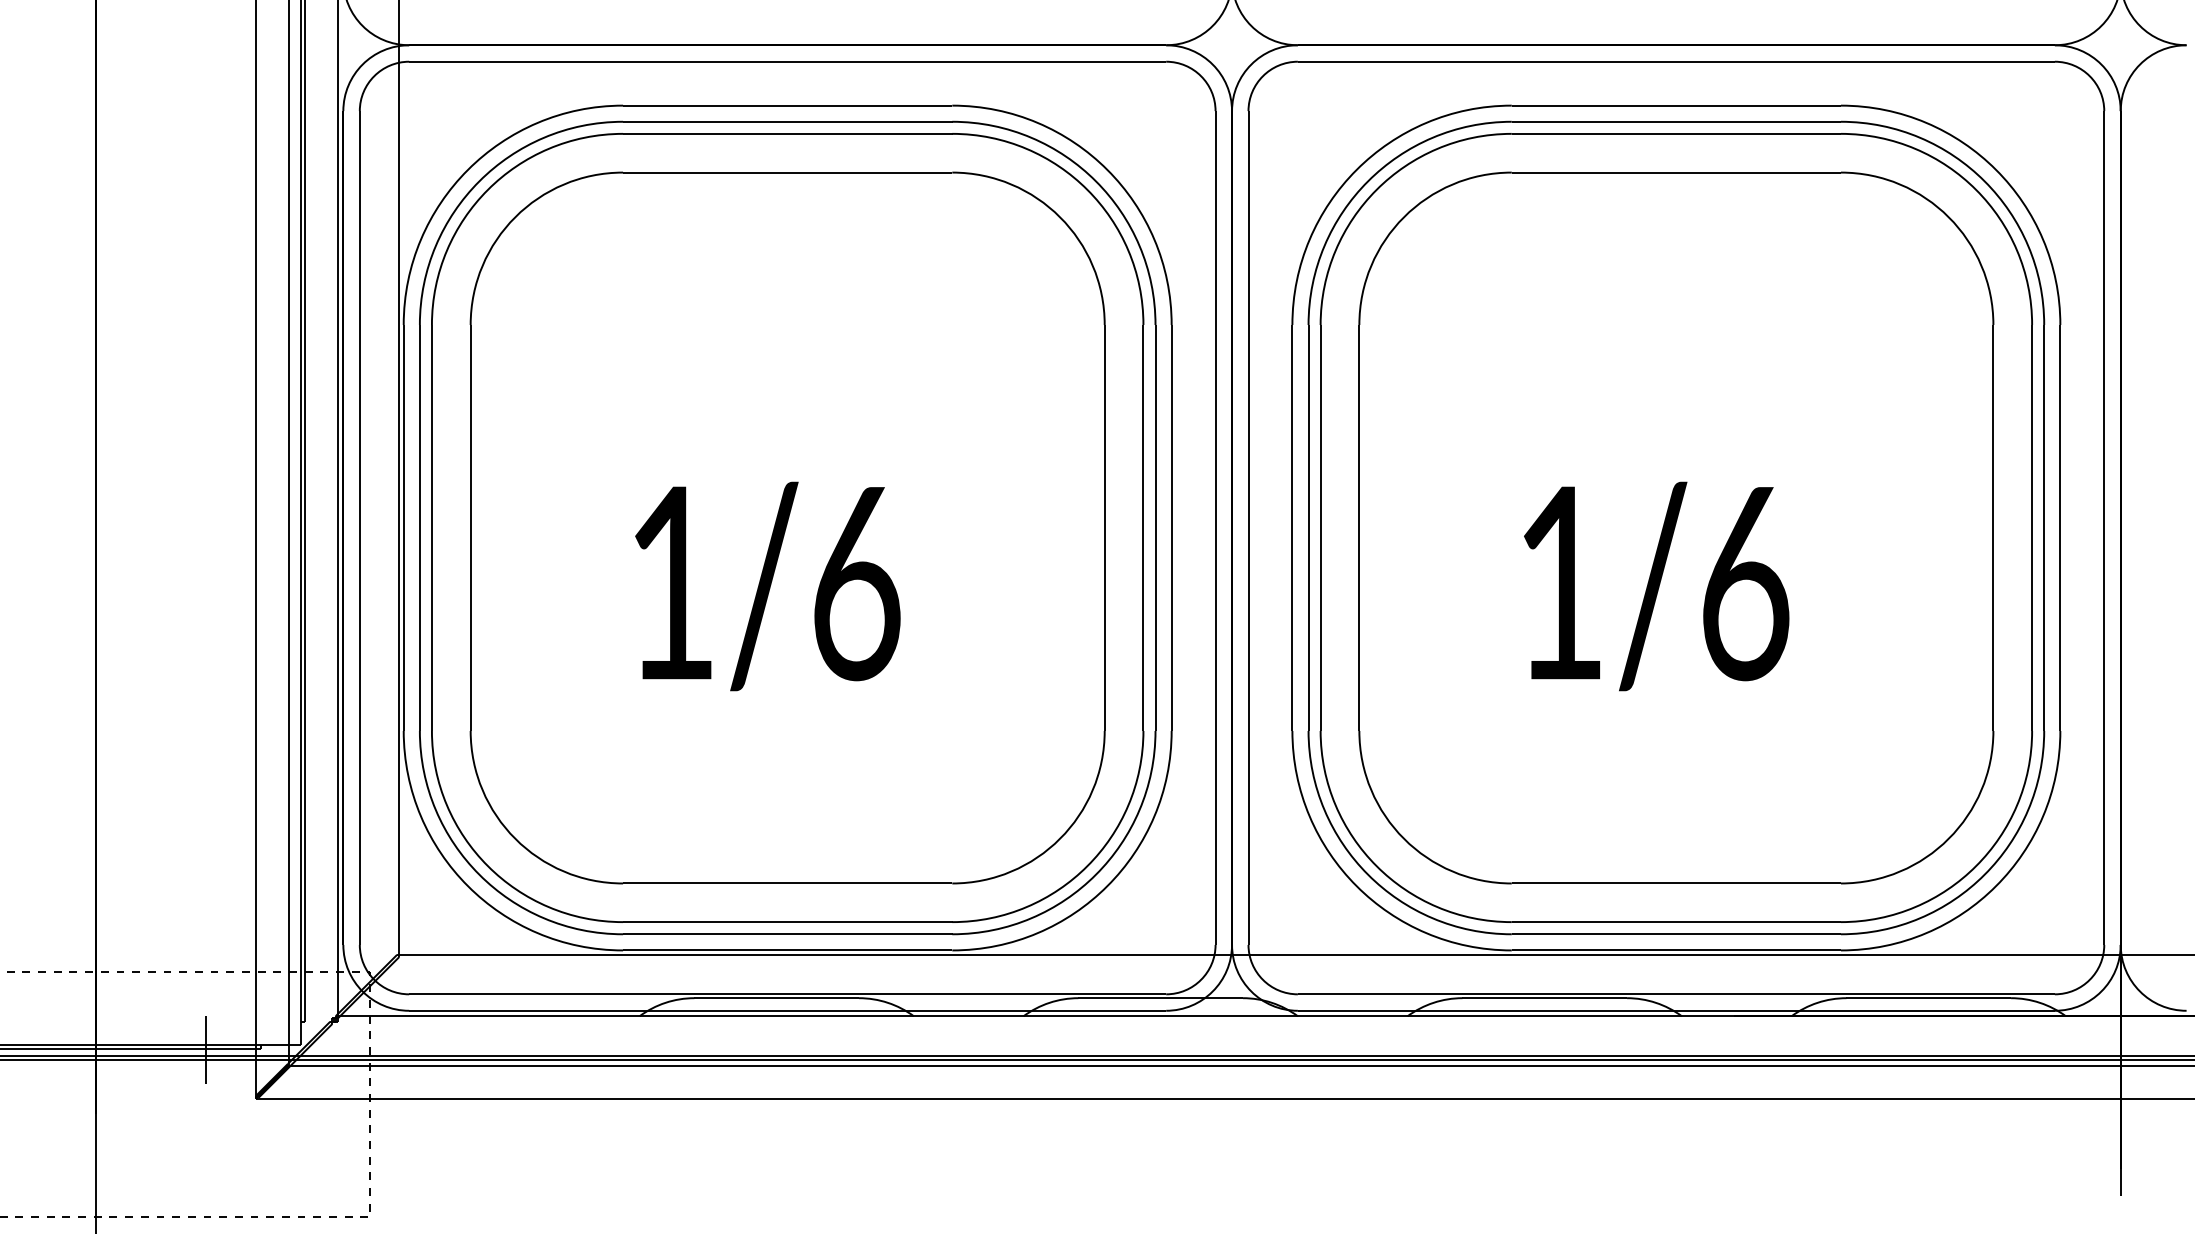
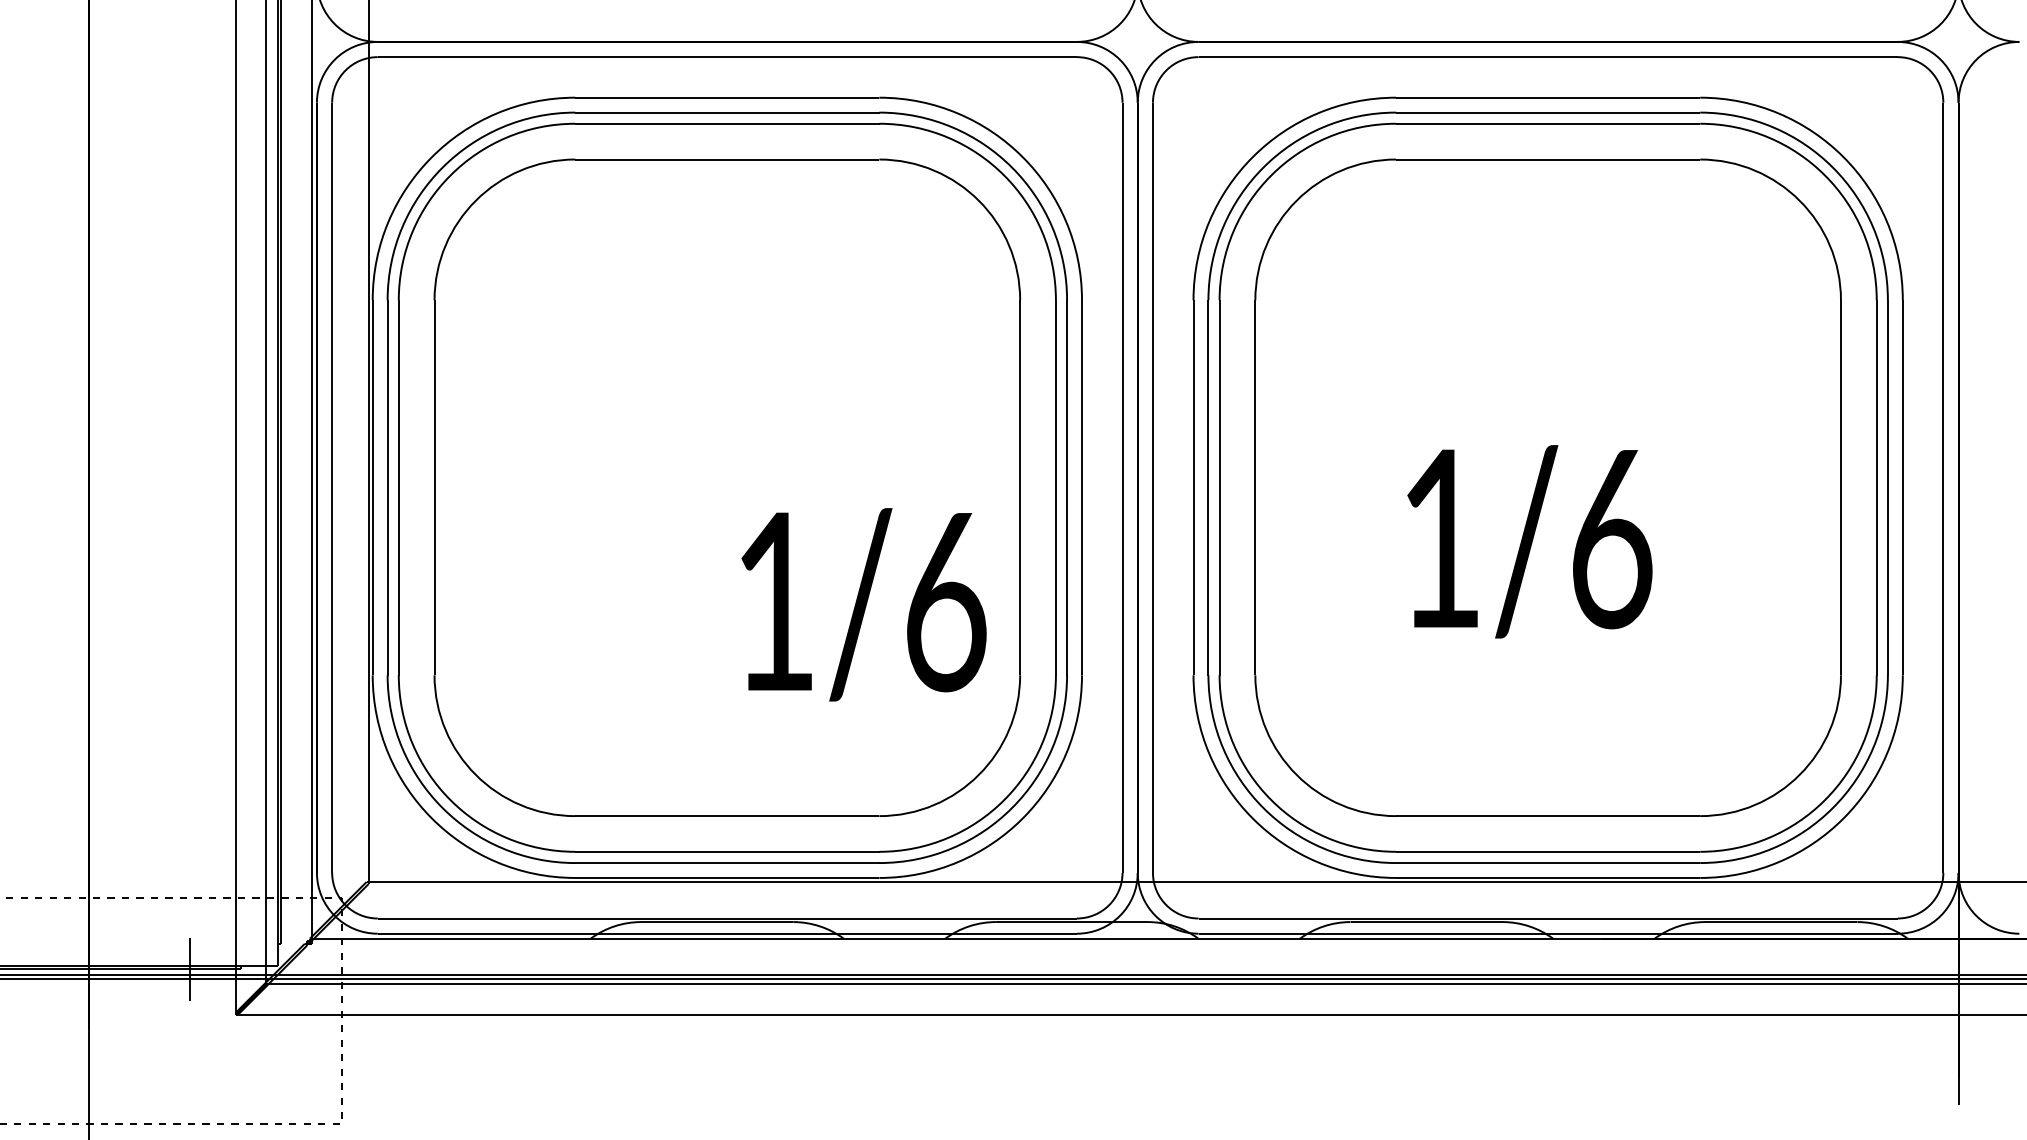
text: (767, 586) -> (863, 604), moved

